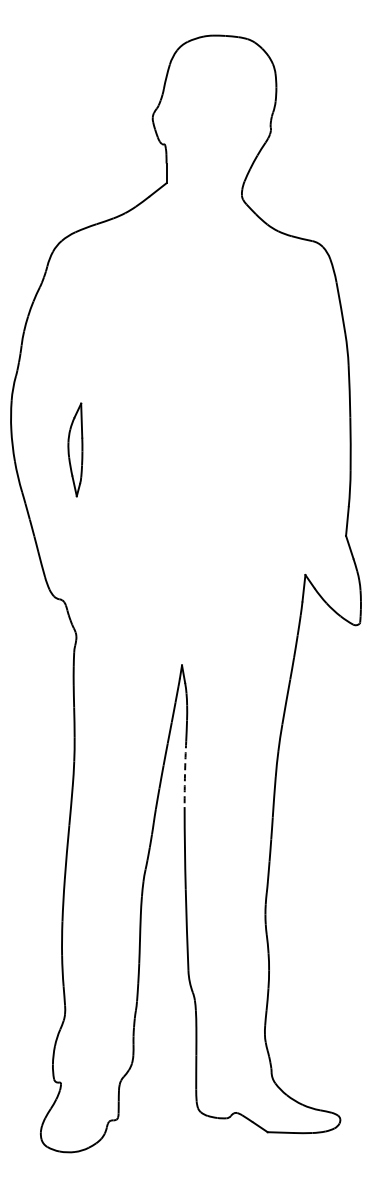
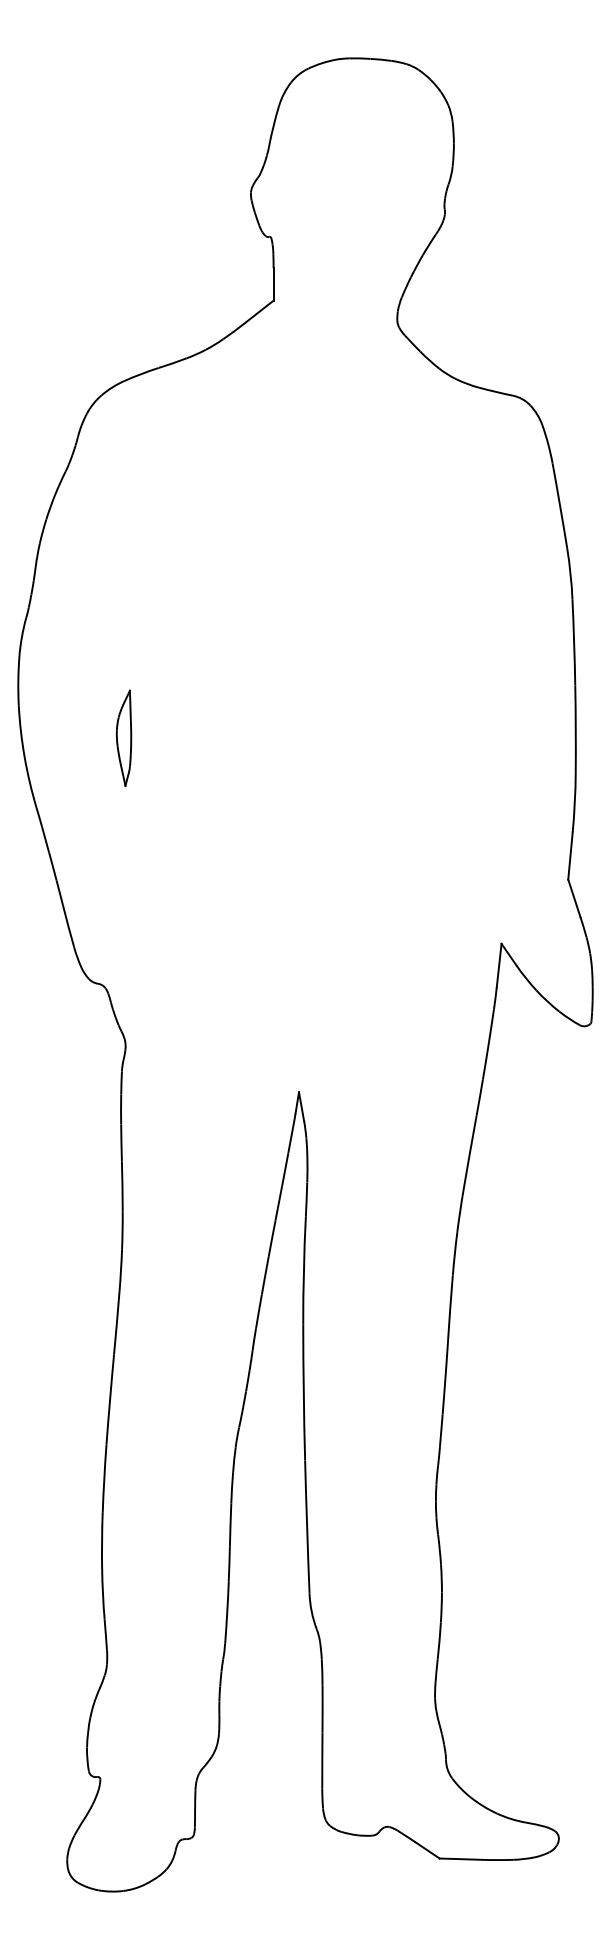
part: (75, 449) -> (124, 737), size x0.62
arc: (185, 774) -> (304, 1271), dashed -> solid

